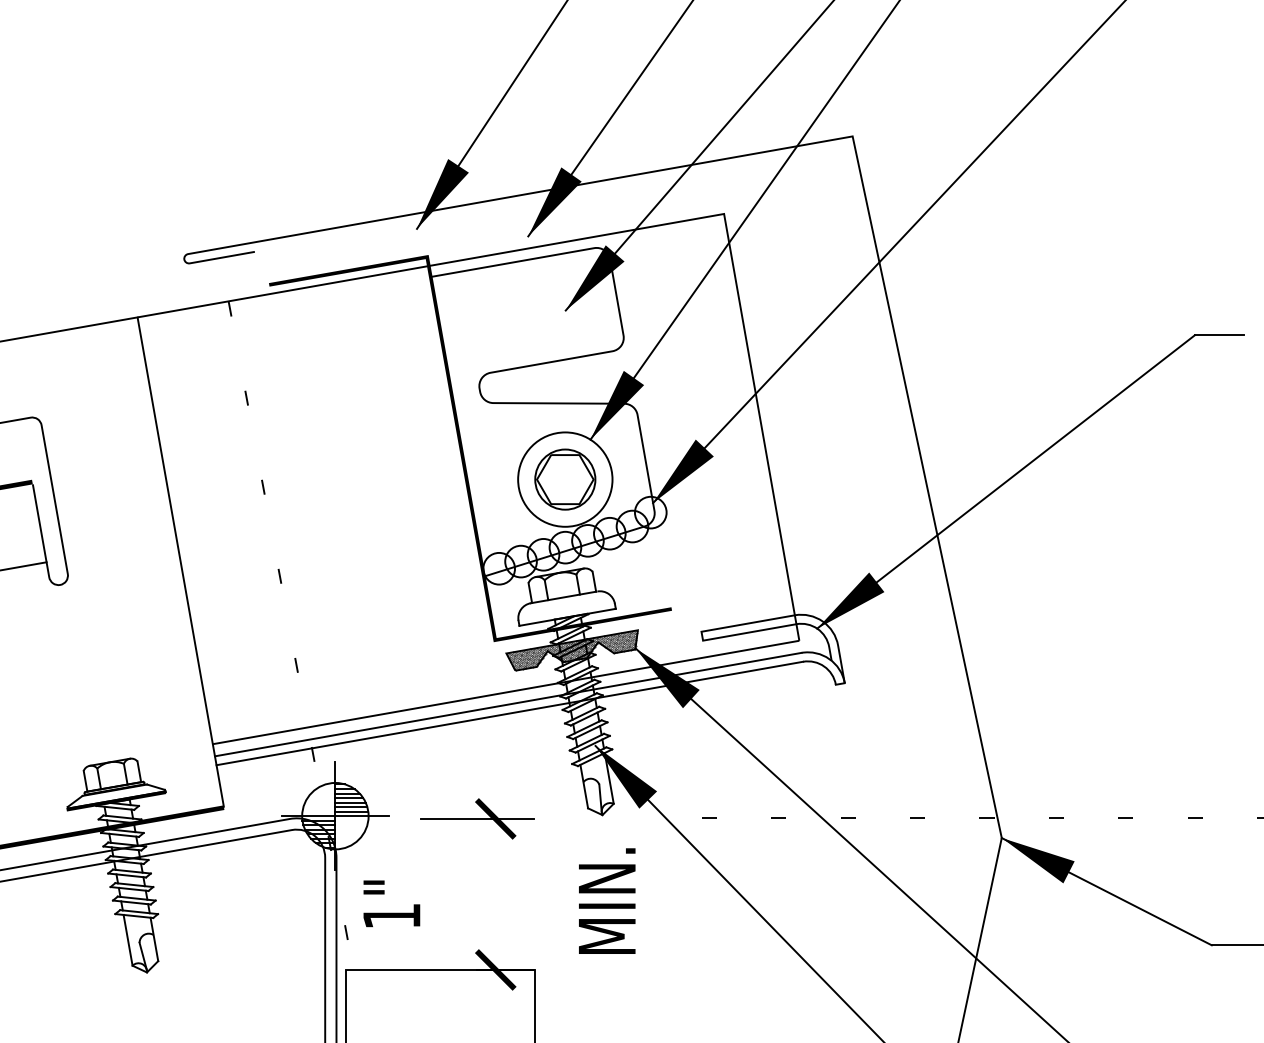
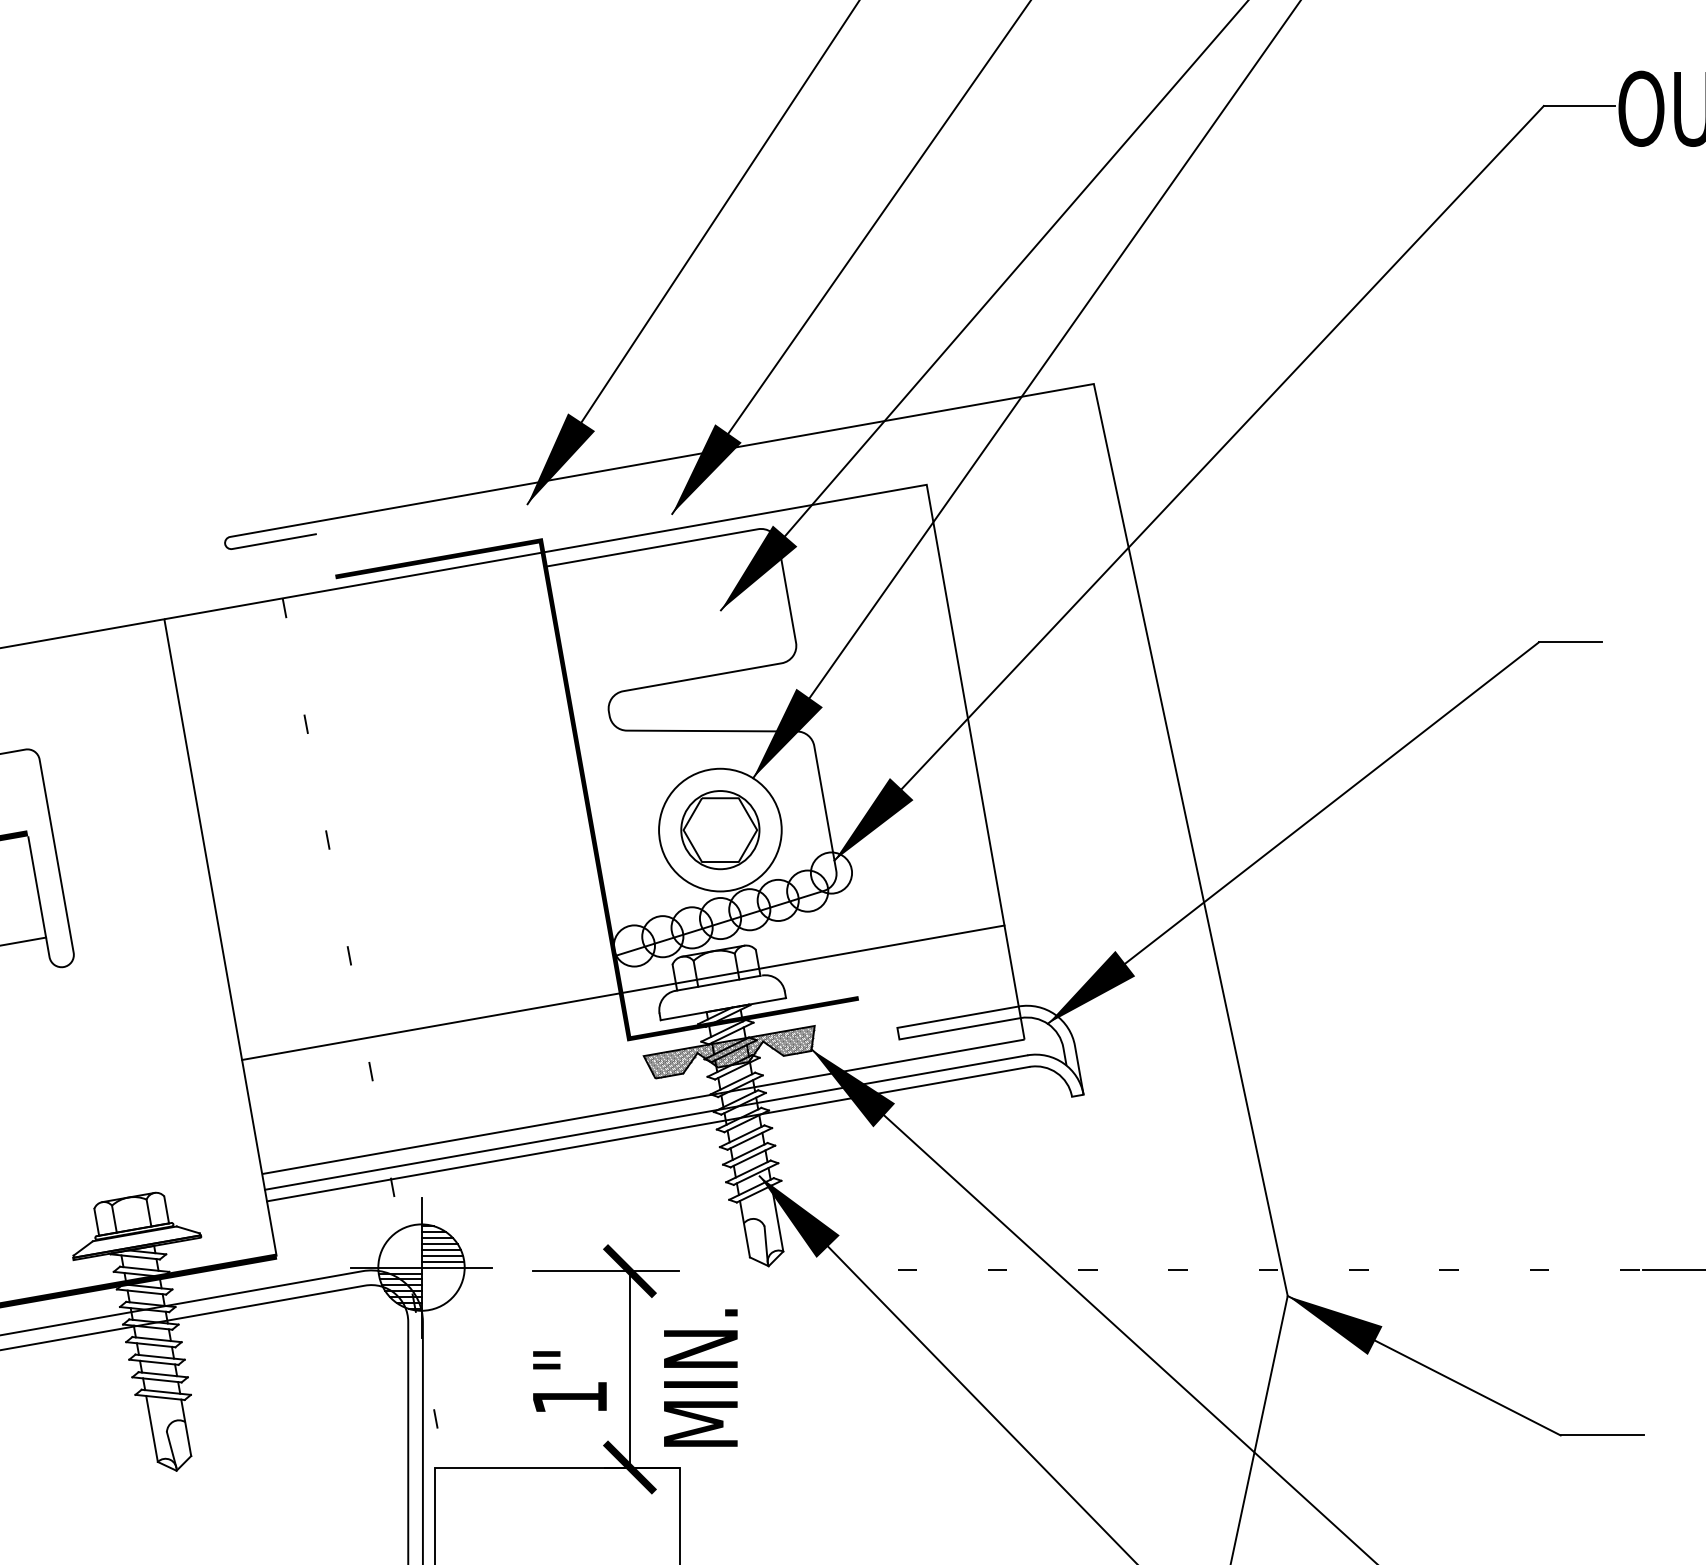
line: (490, 604) -> (623, 992), added
line: (495, 894) -> (629, 1369), added
text: (606, 900) -> (700, 1377), moved
text: (391, 903) -> (569, 1381), moved

